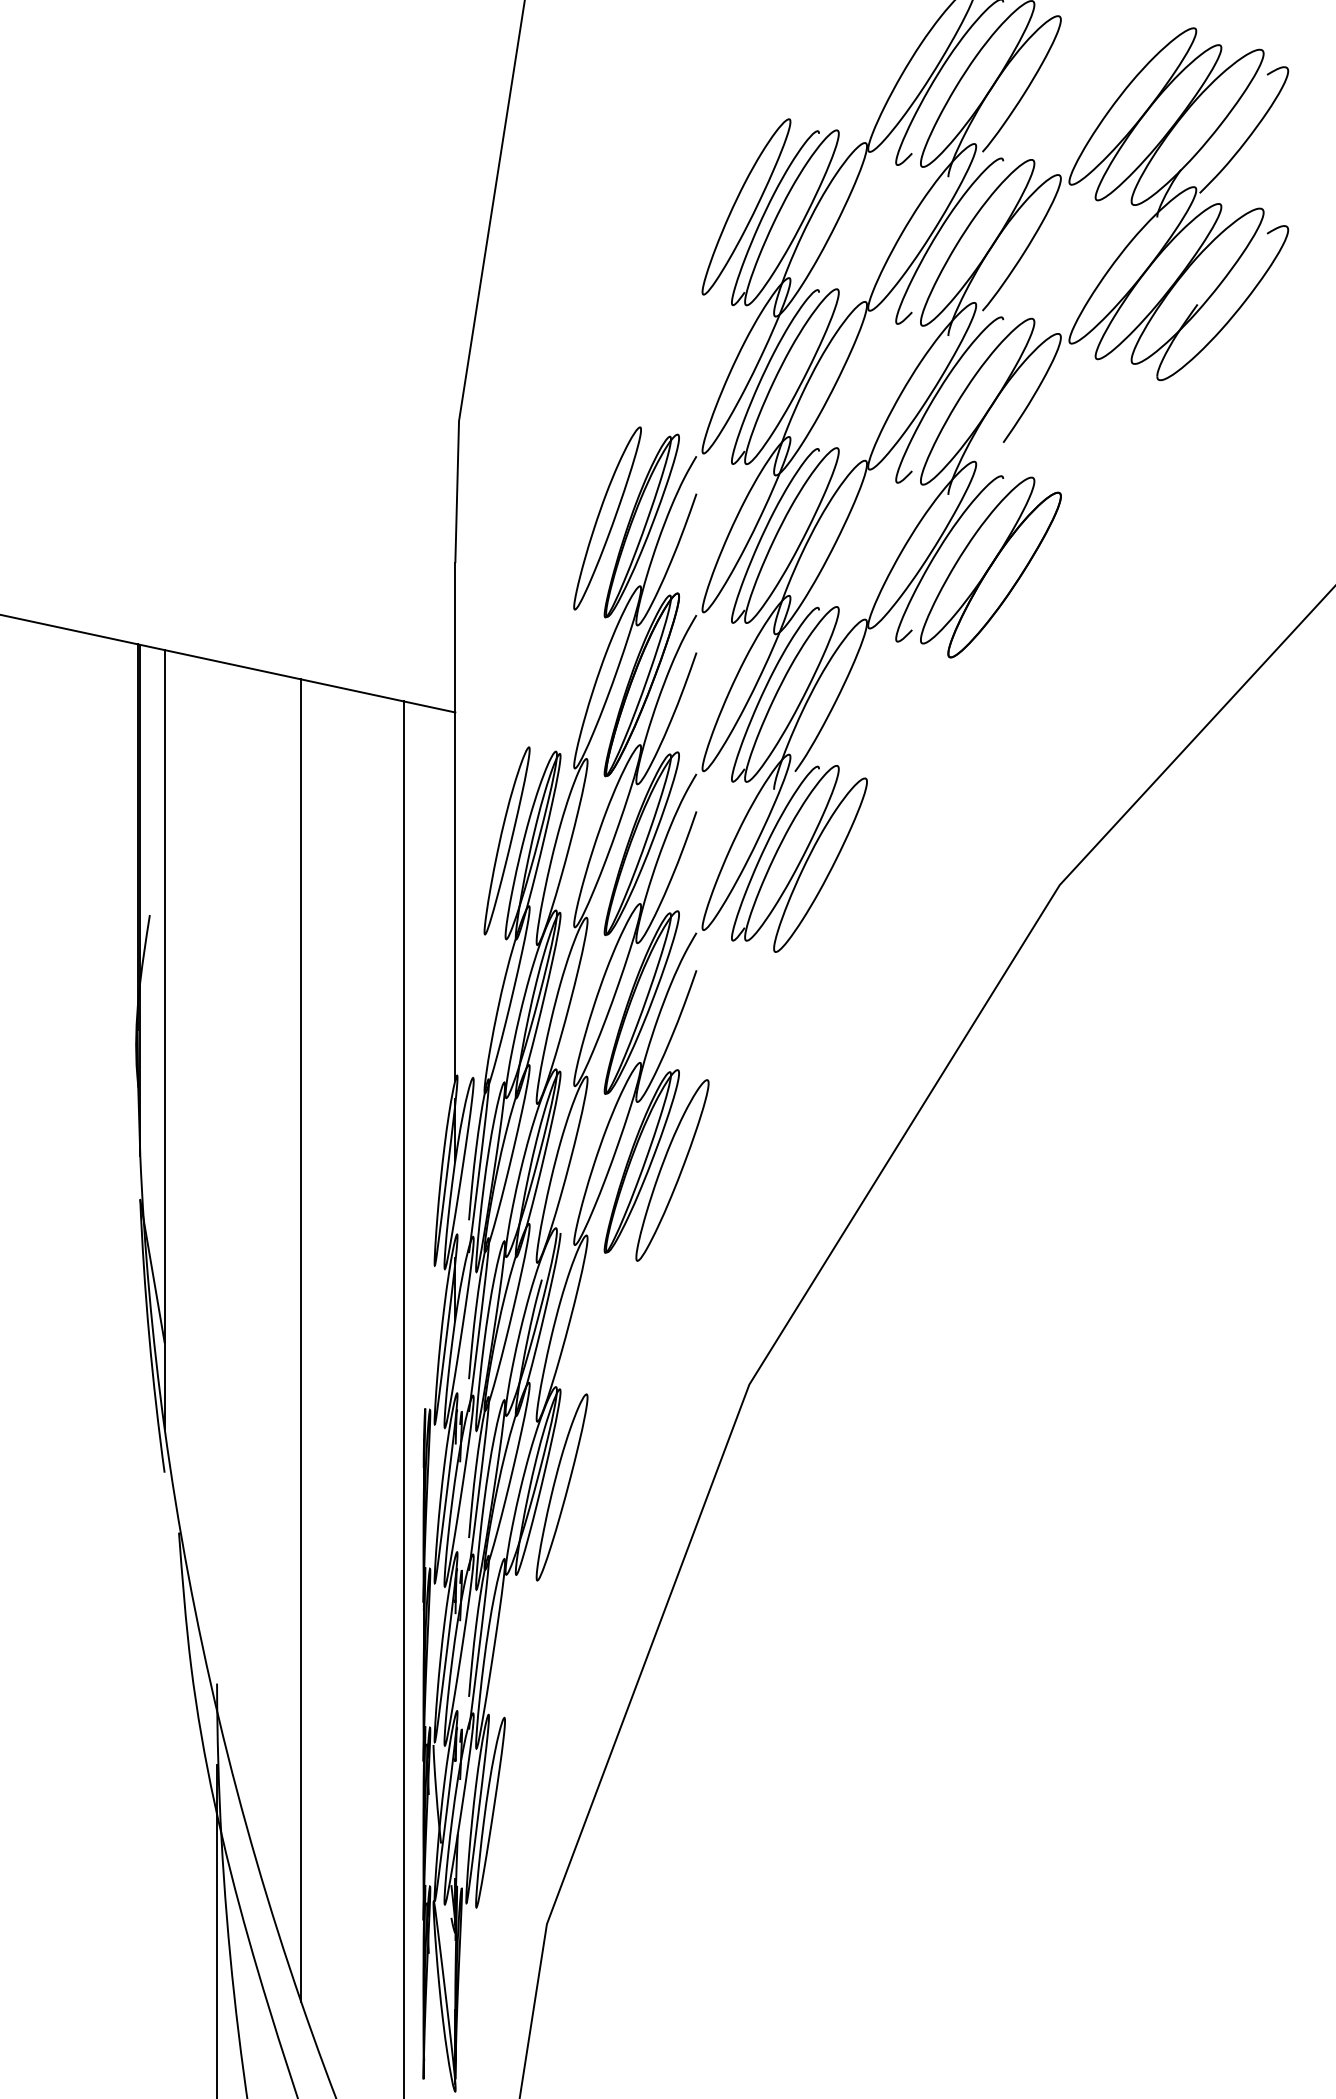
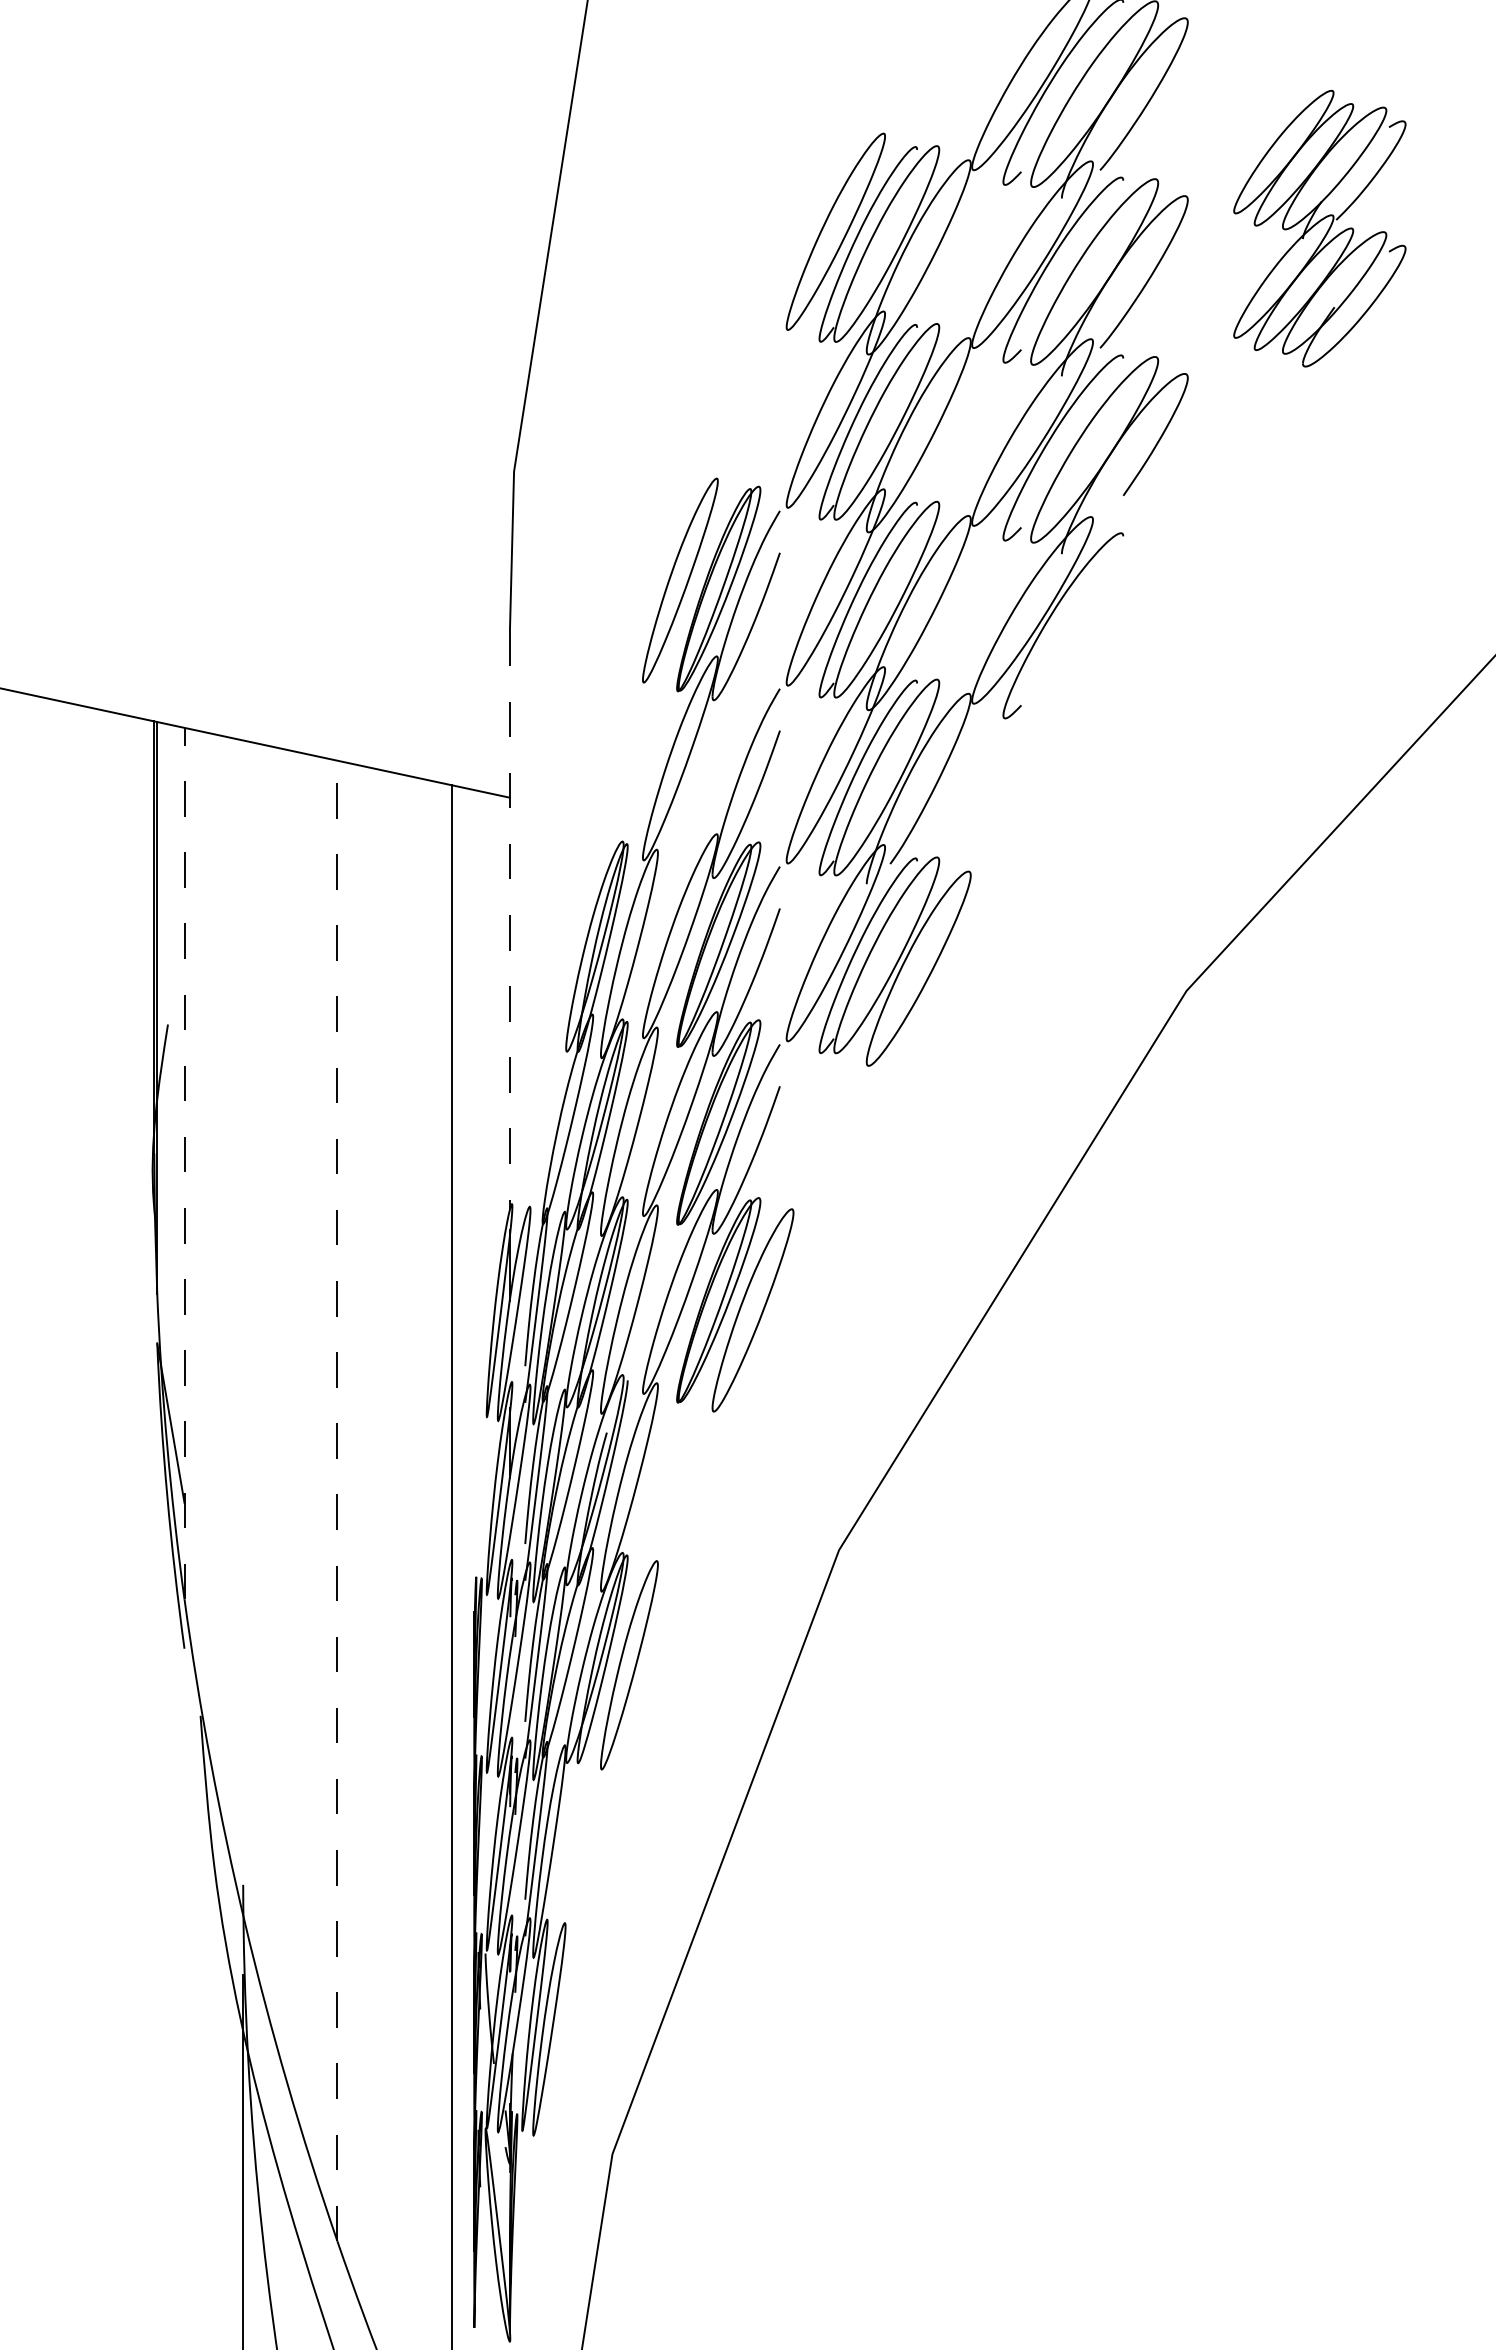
part: (1178, 203) -> (1319, 228), size x0.7
part: (990, 567) -> (1109, 635), removed
part: (641, 684) -> (718, 766), removed
line: (454, 822) -> (509, 920), solid -> dashed
part: (506, 840) -> (567, 941), removed
line: (164, 1039) -> (184, 1163), solid -> dashed
line: (301, 1340) -> (337, 1500), solid -> dashed

